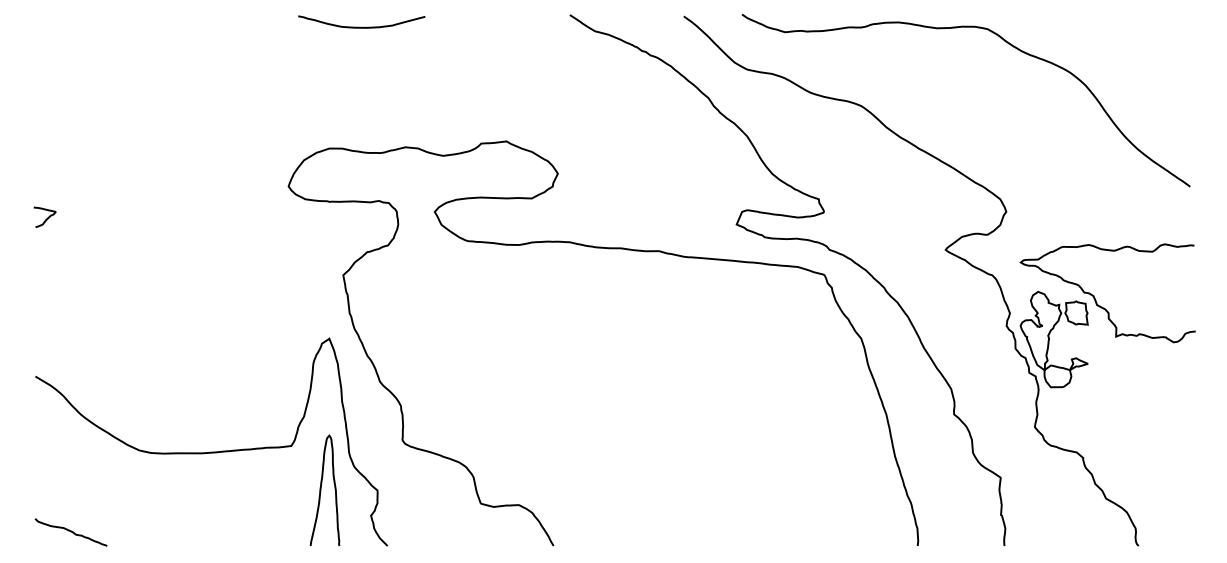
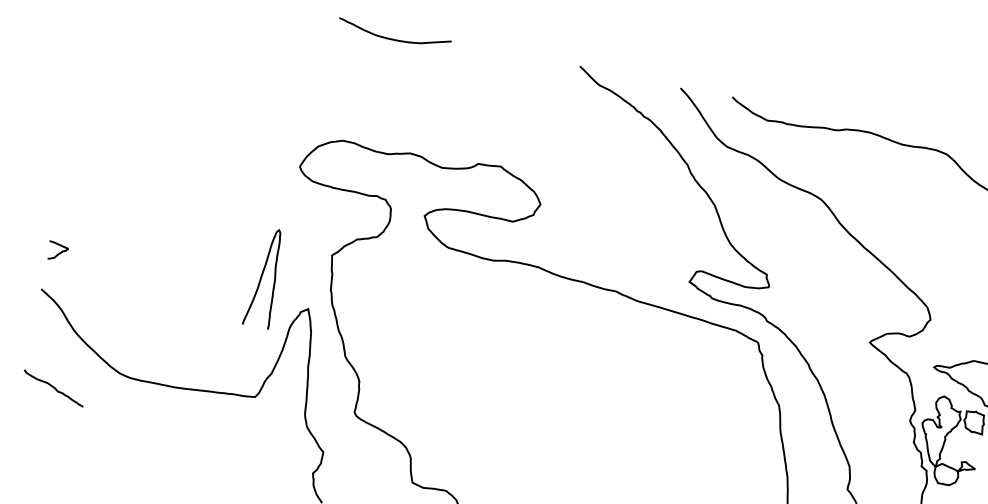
curve: (46, 218) -> (58, 253), moved
curve: (321, 489) -> (262, 276), moved
curve: (70, 532) -> (53, 388), moved

